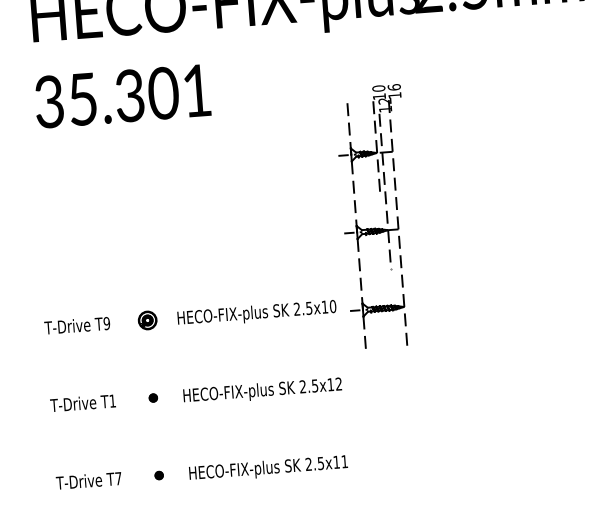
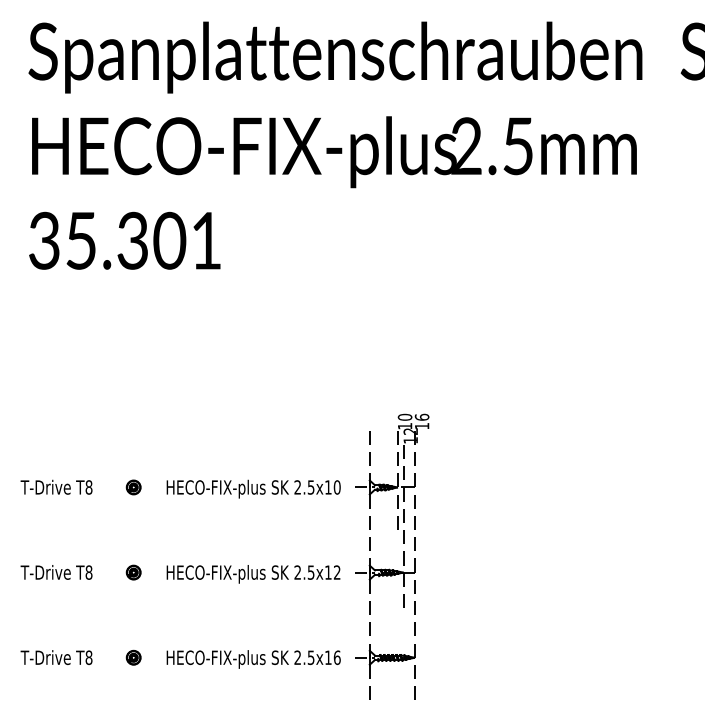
part: (386, 215) -> (403, 556), moved
part: (147, 320) -> (133, 487), size x0.71
text: (106, 323) -> (88, 487), T9 -> T8
part: (153, 397) -> (133, 572), size x1.67
text: (112, 401) -> (88, 572), T1 -> T8
text: (344, 461) -> (336, 657), 2.5x11 -> 2.5x16
part: (159, 475) -> (133, 657), size x1.67
text: (118, 478) -> (88, 657), T7 -> T8

